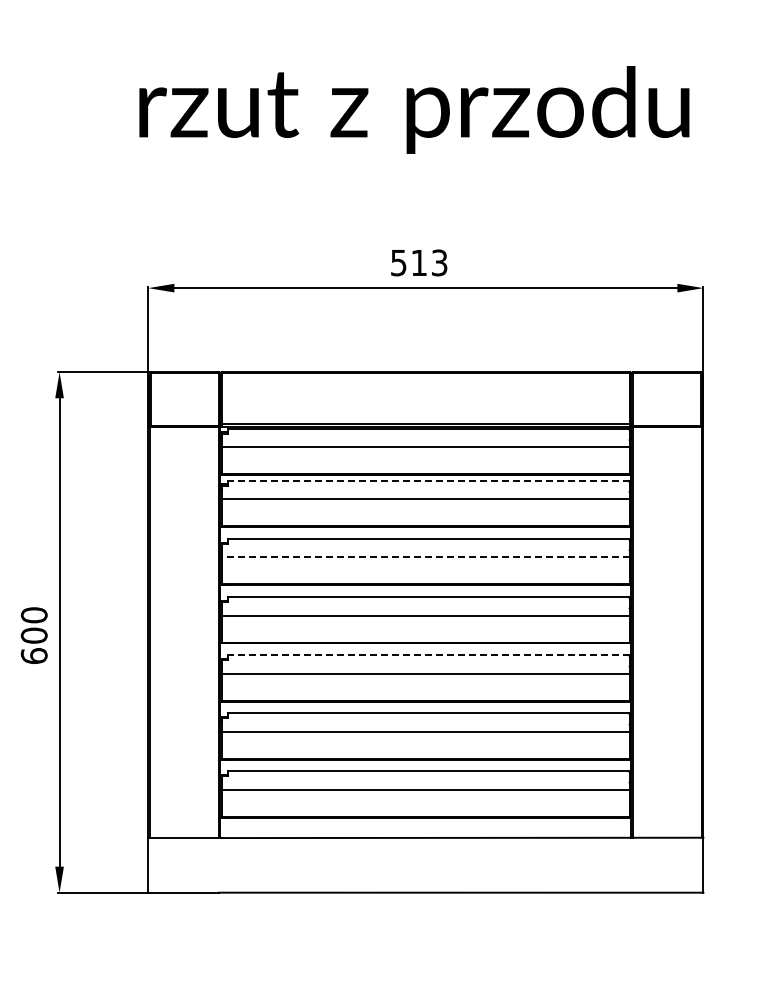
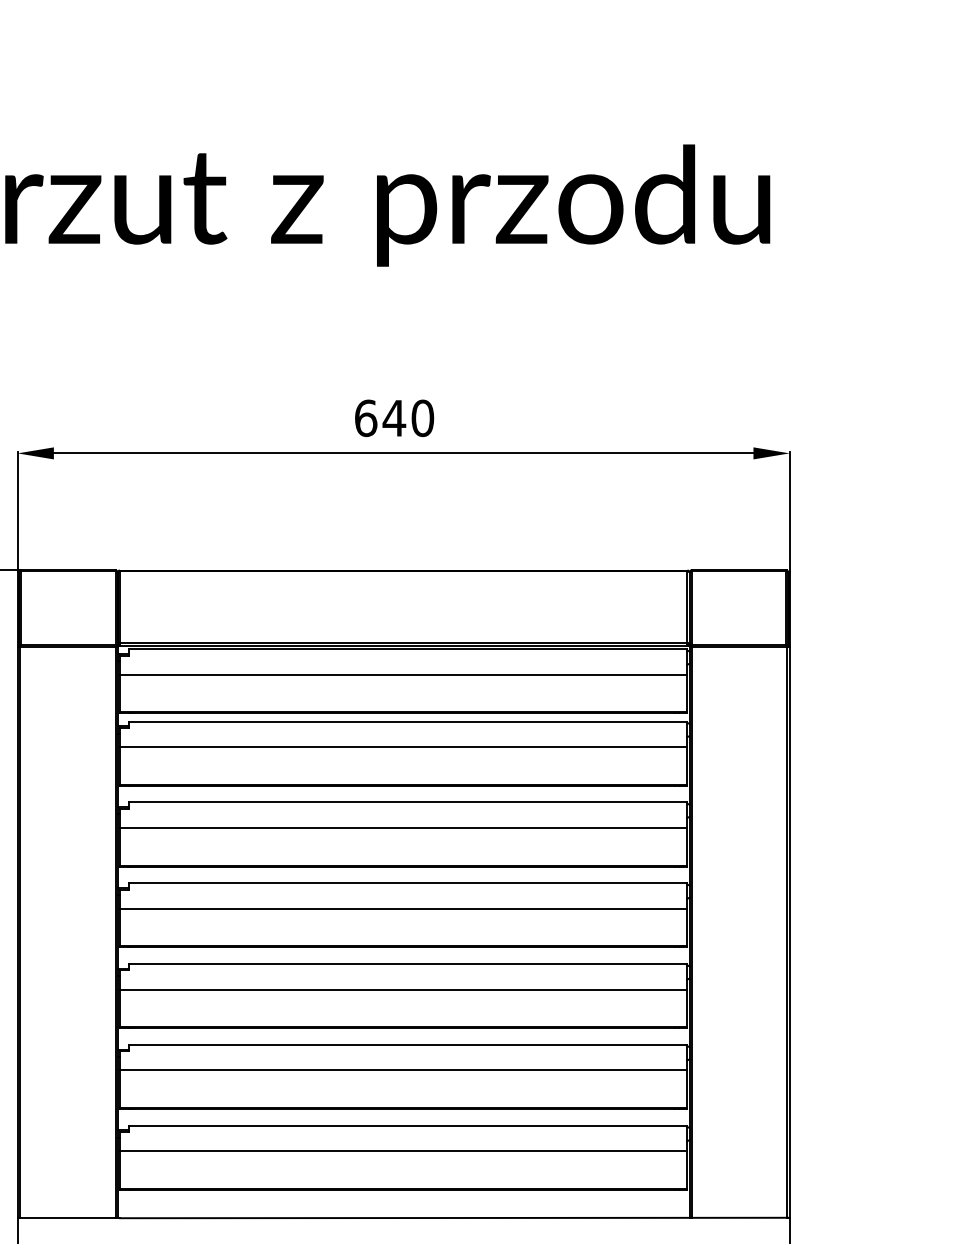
text: (419, 262) -> (394, 417), 513 -> 640
line: (428, 480) -> (407, 720), dashed -> solid
line: (425, 557) -> (403, 828), dashed -> solid
line: (428, 655) -> (407, 964), dashed -> solid

